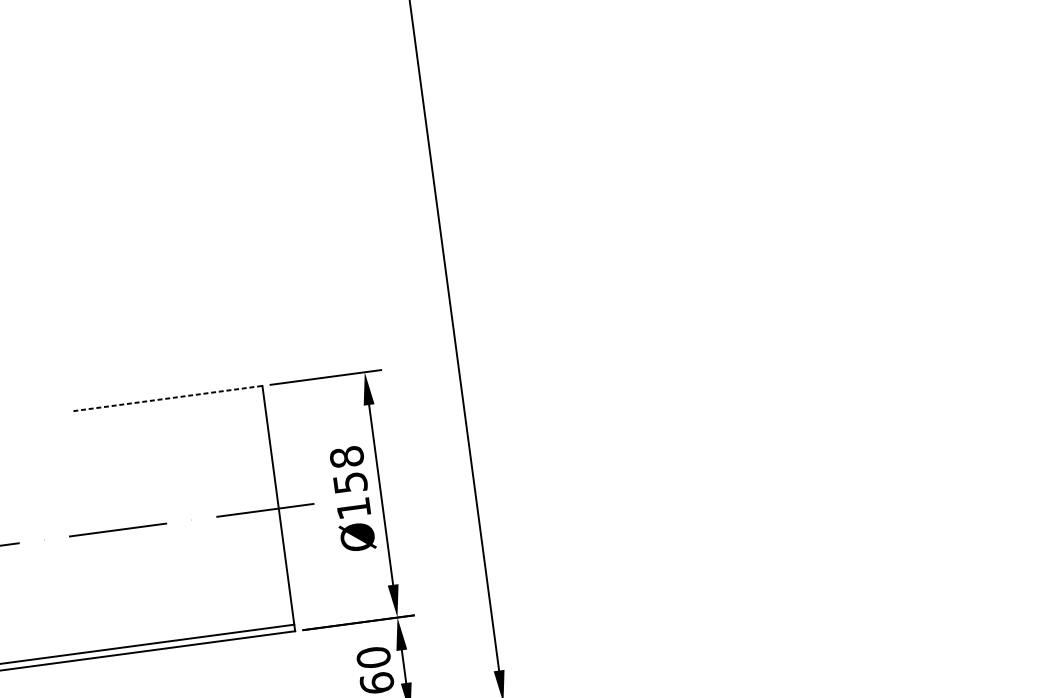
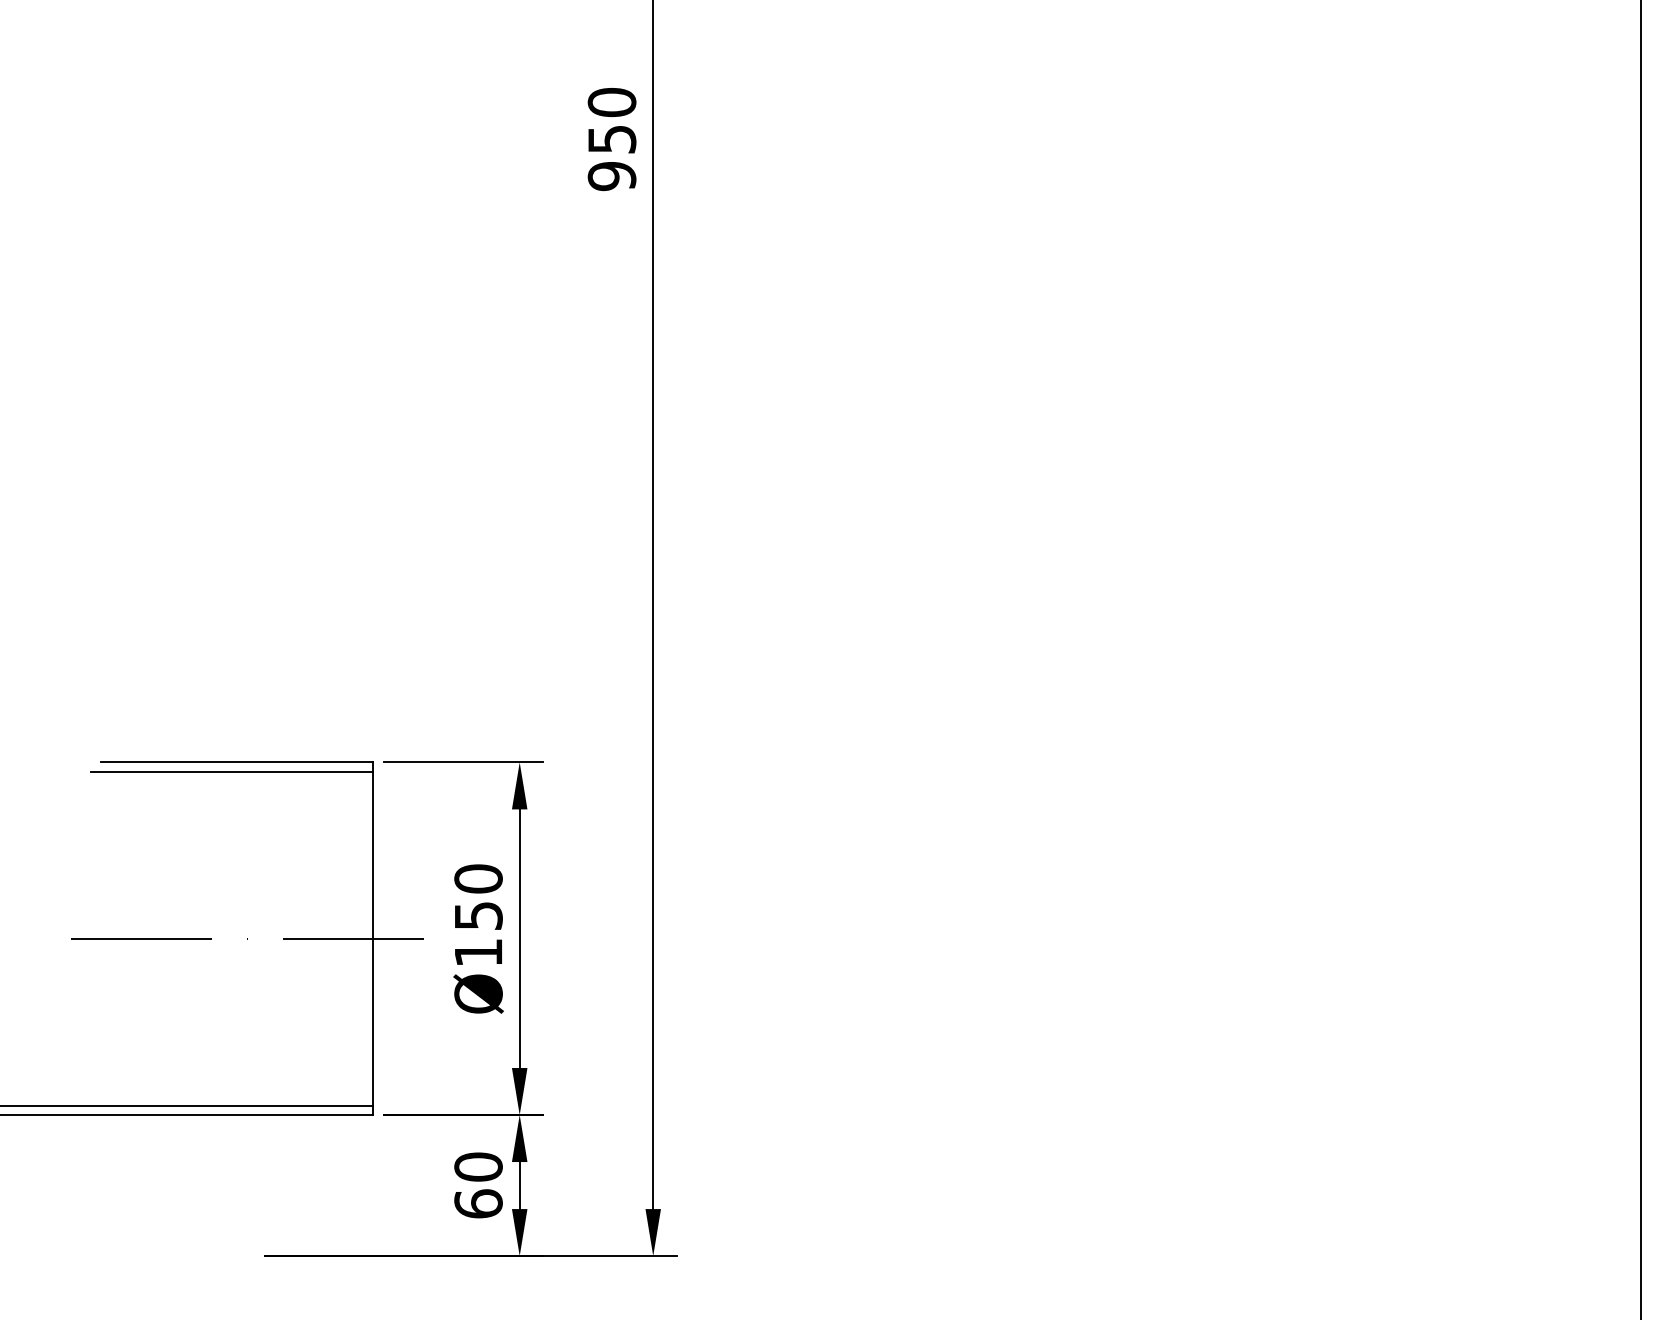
line: (167, 398) -> (236, 762), dashed -> solid
line: (165, 405) -> (231, 771), added
text: (346, 456) -> (478, 878), Ø158 -> Ø150

